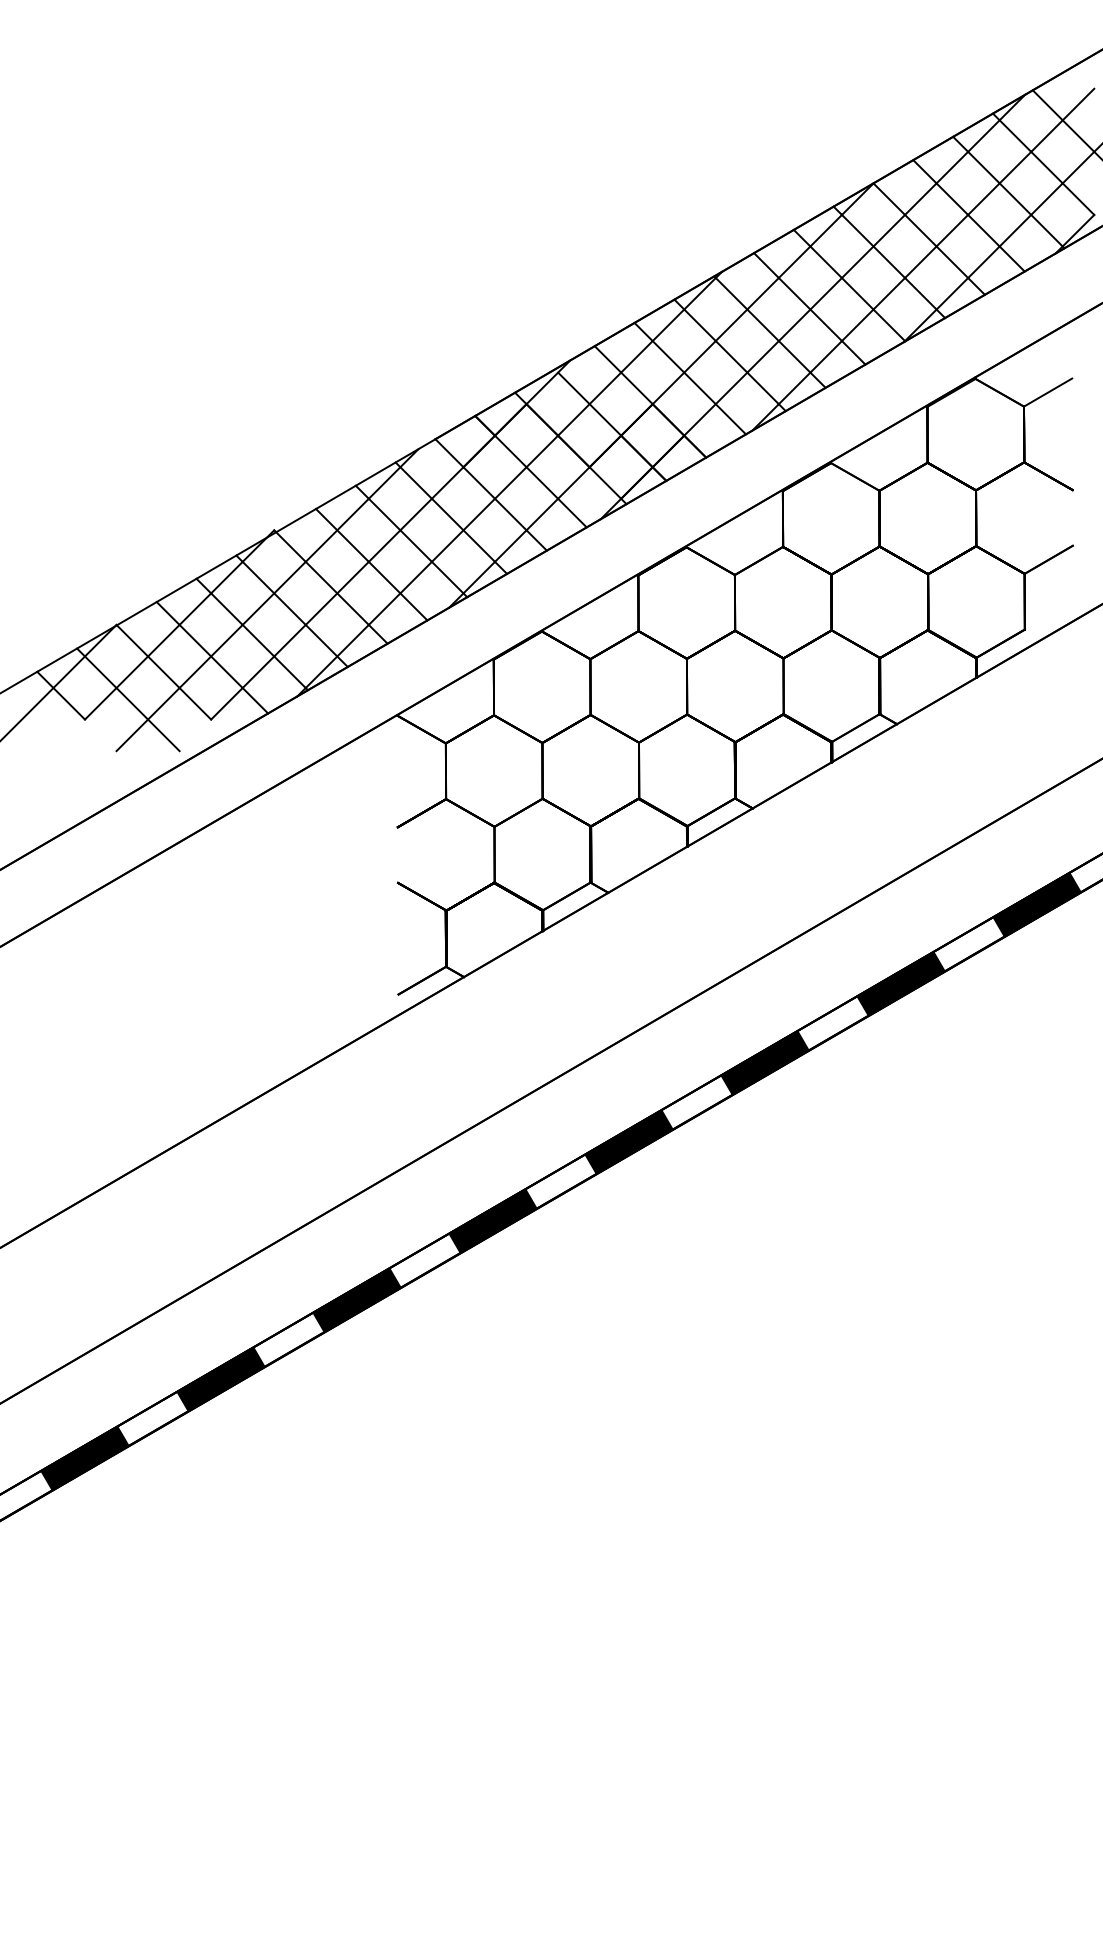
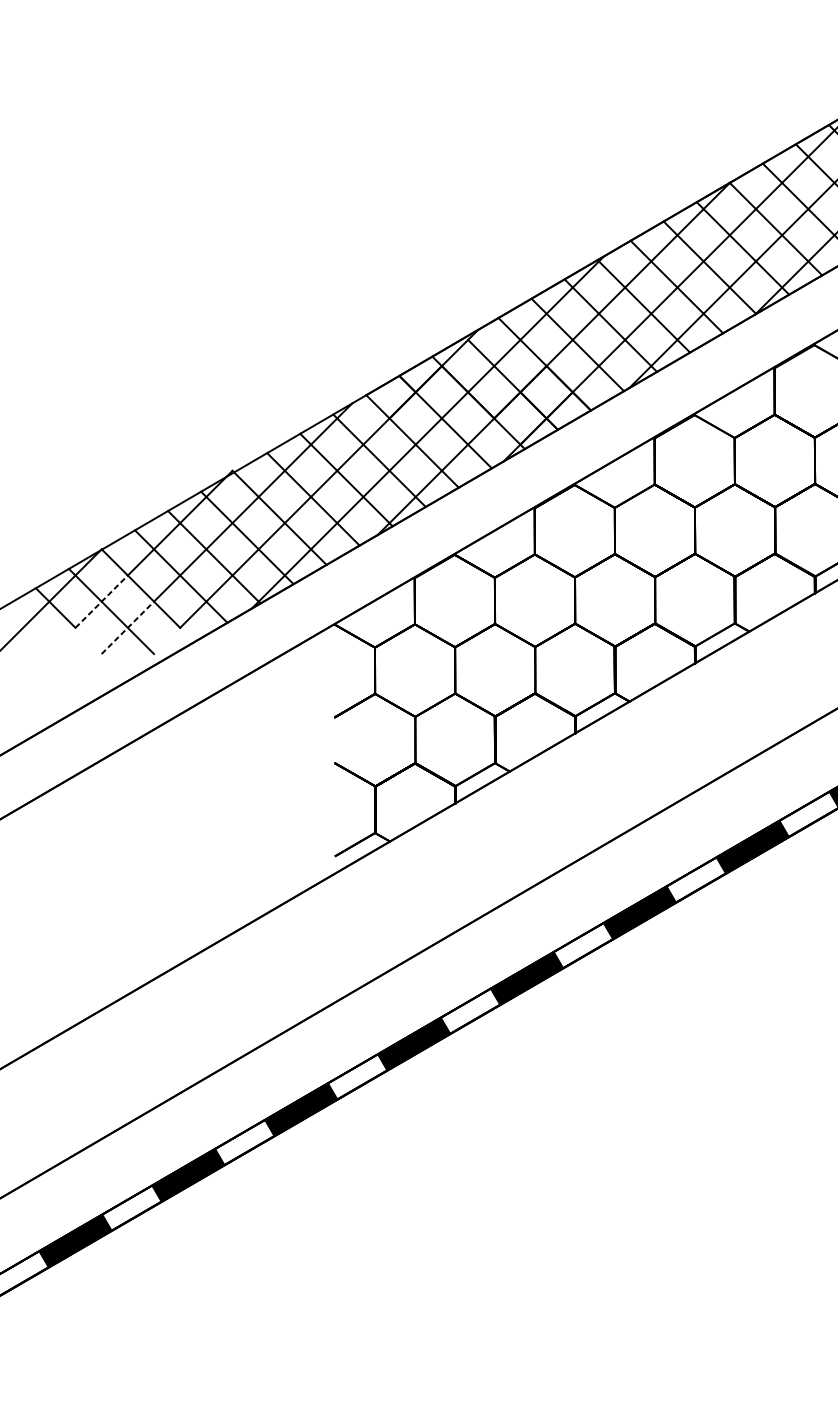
line: (116, 688) -> (101, 602), solid -> dashed
line: (148, 719) -> (128, 627), solid -> dashed

